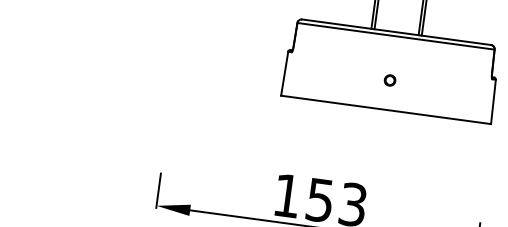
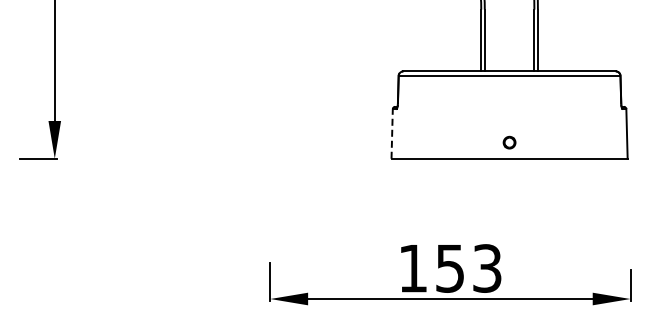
line: (285, 73) -> (392, 133), solid -> dashed
part: (390, 80) -> (509, 142), moved

